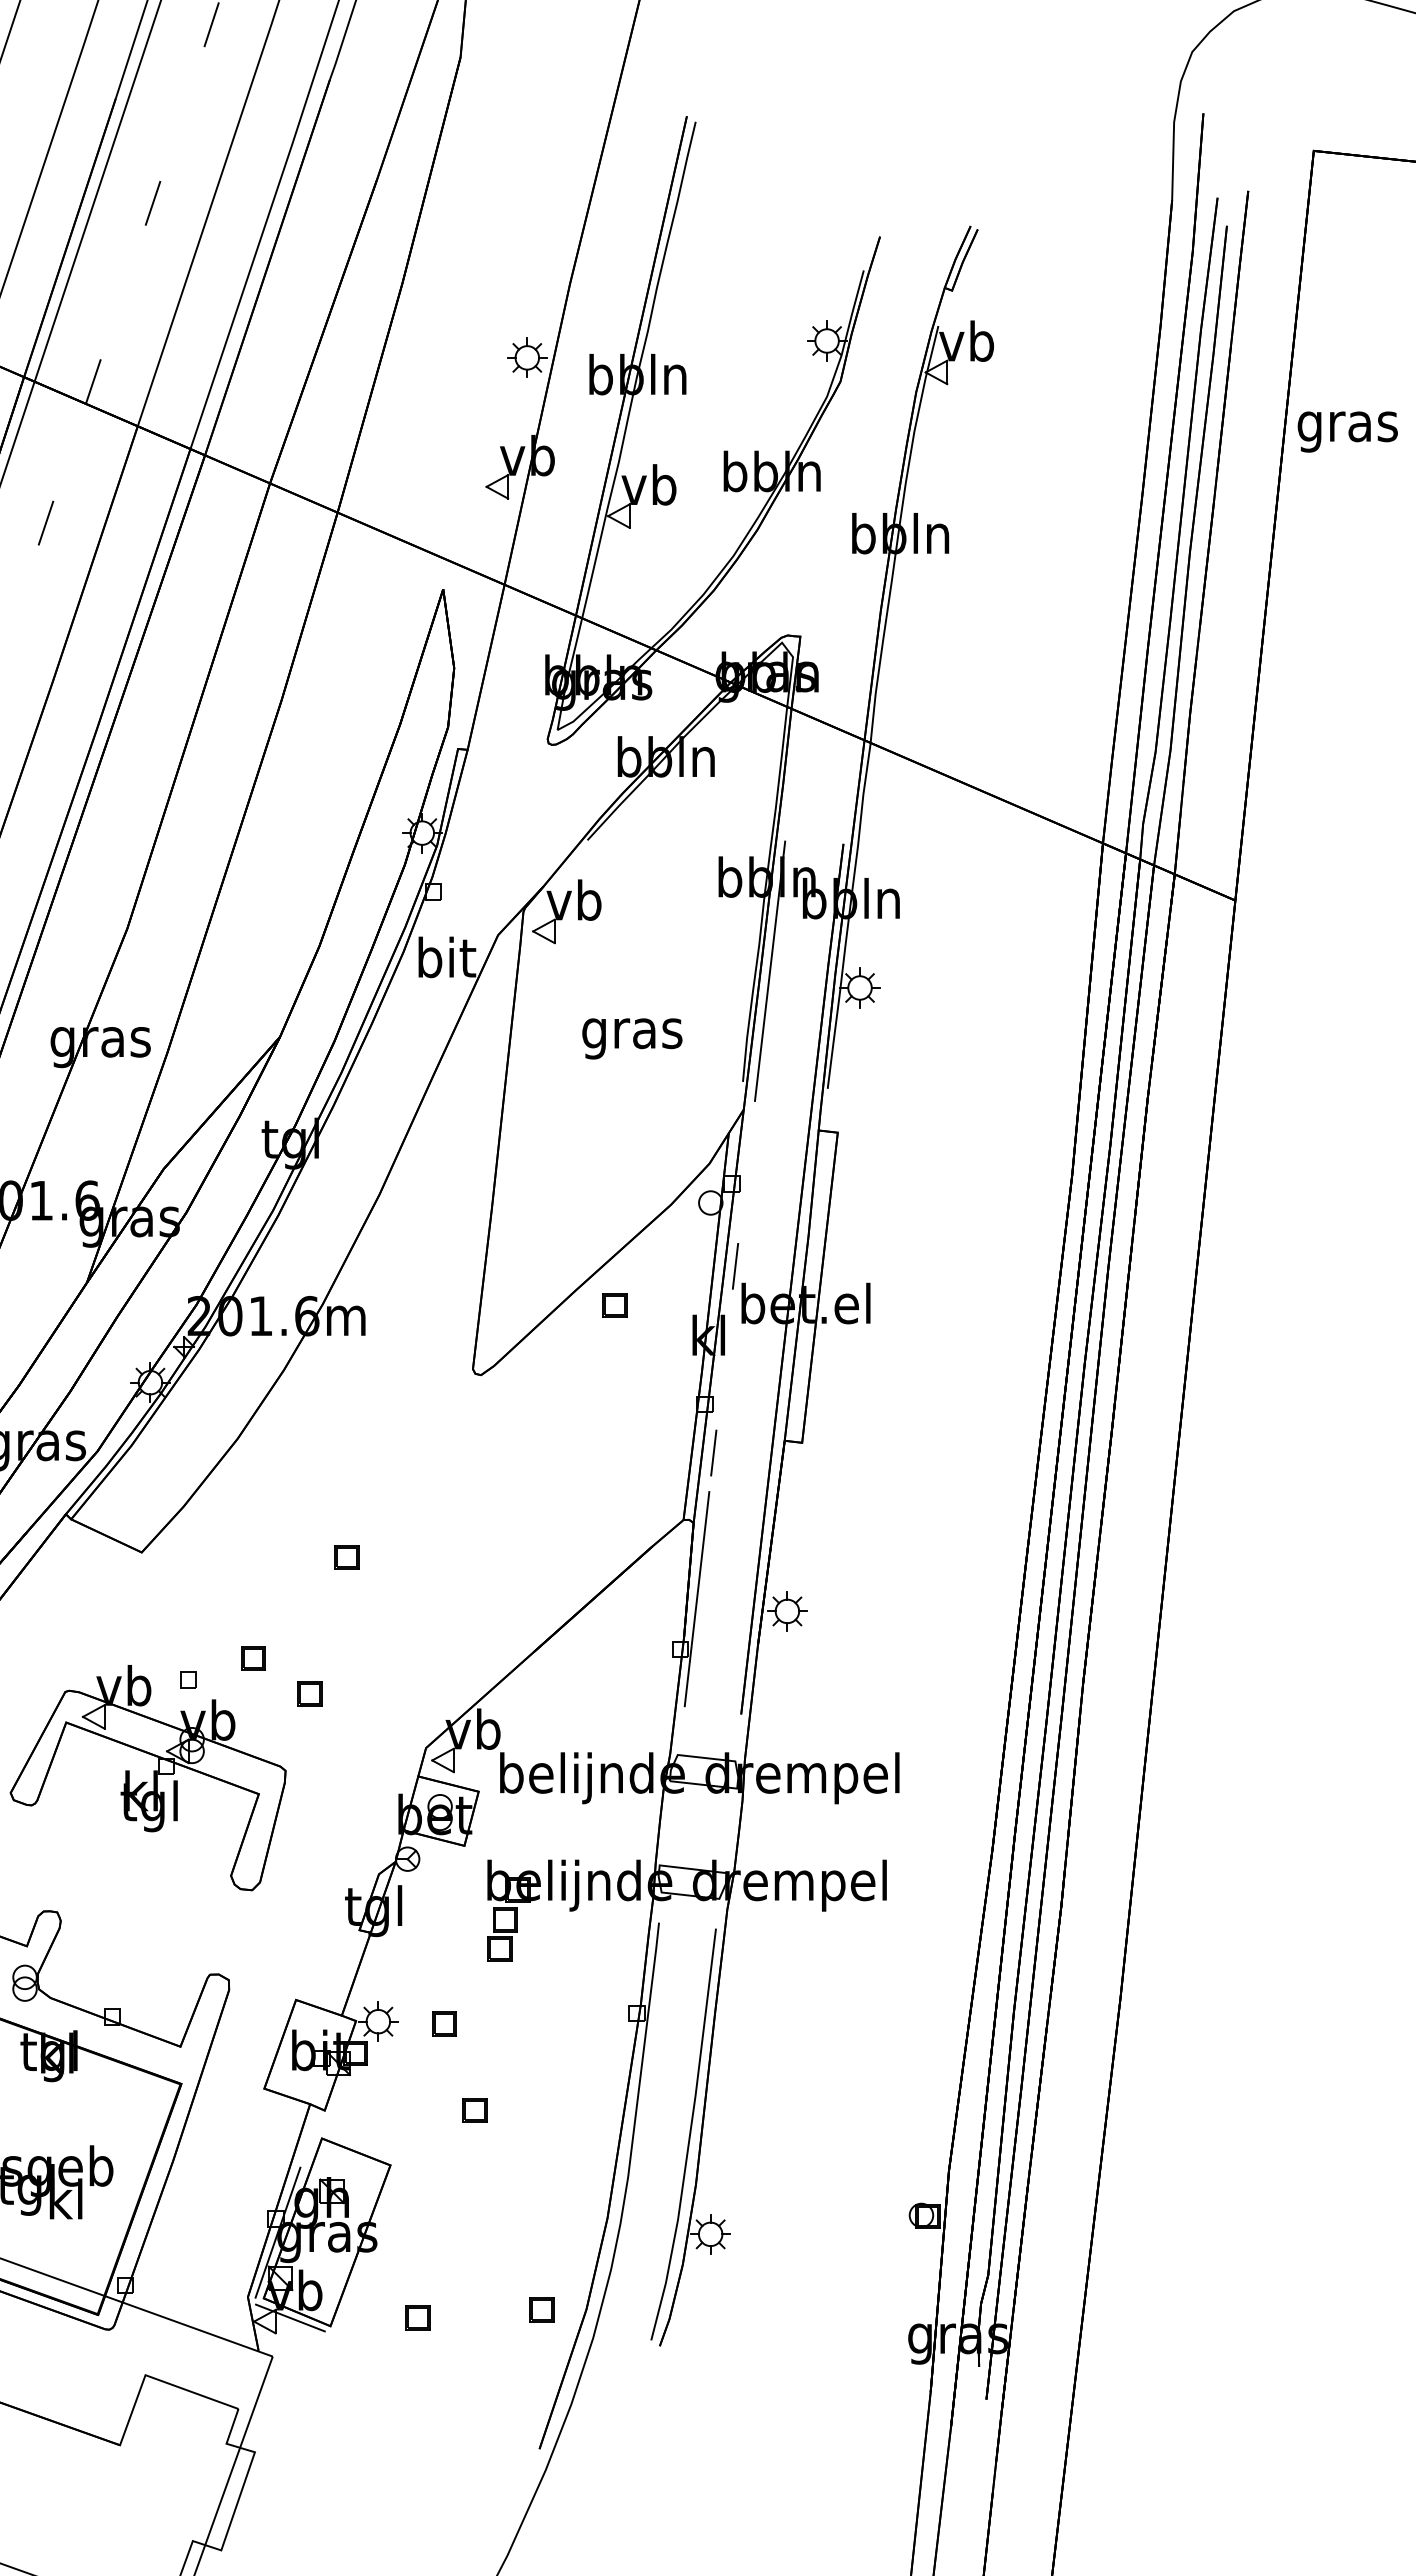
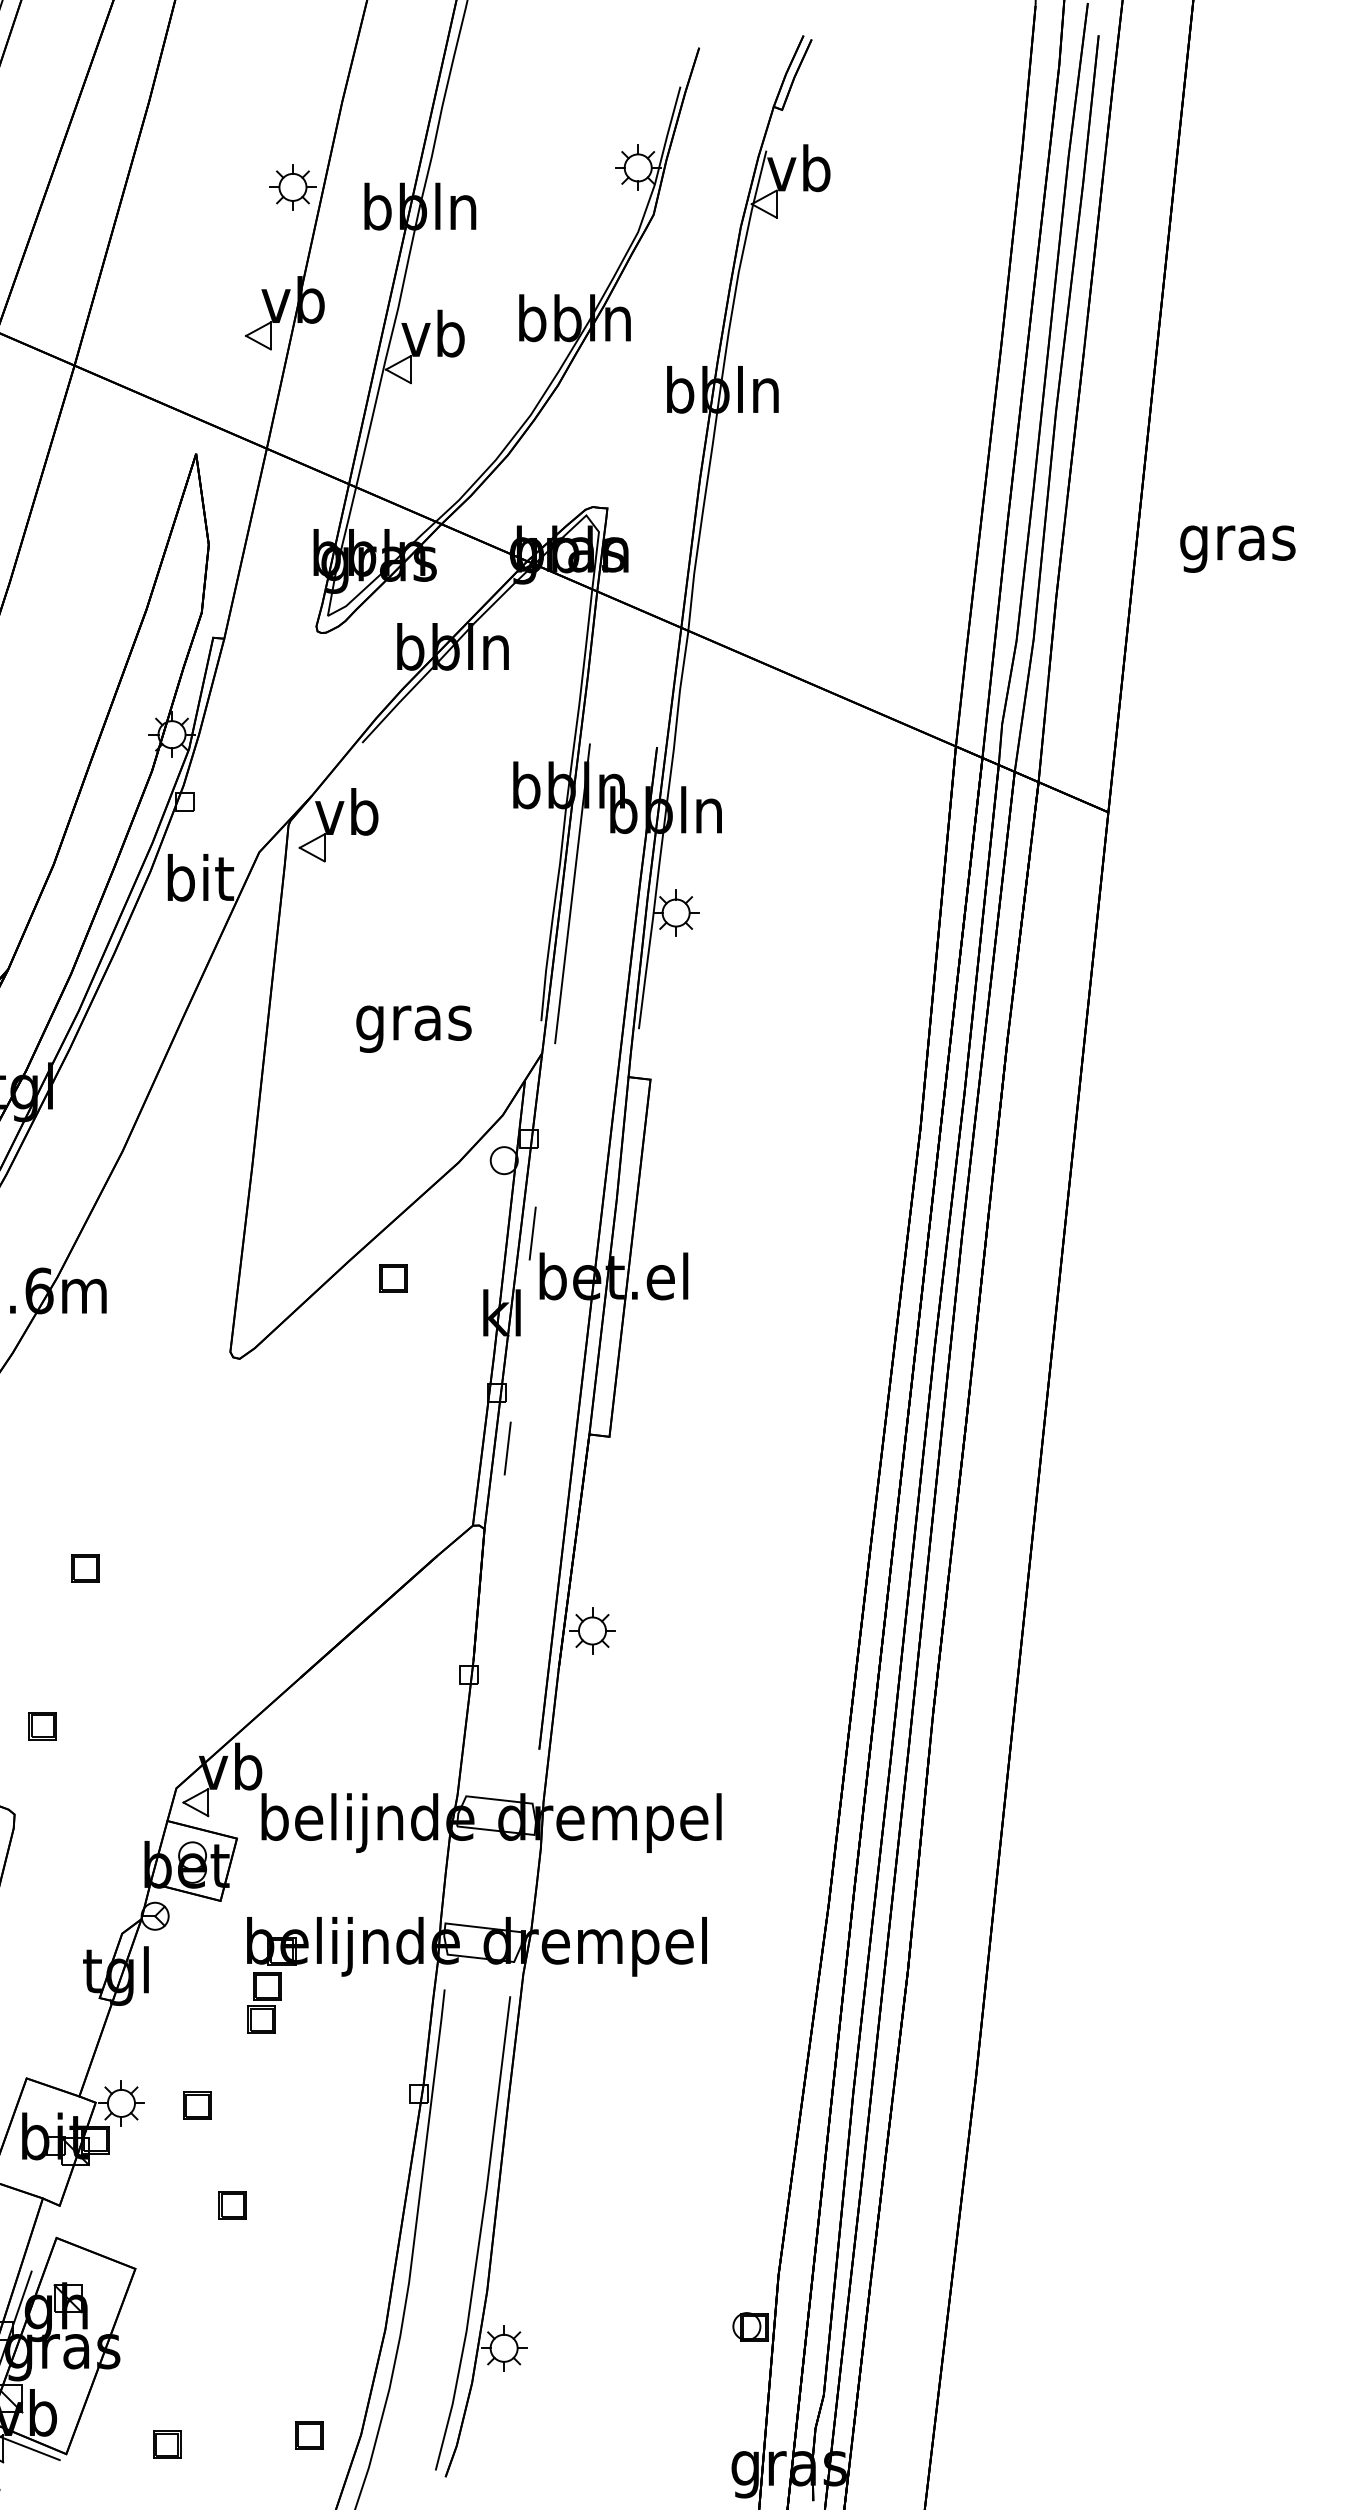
text: (1347, 431) -> (1237, 548), moved
text: (632, 1038) -> (414, 1028), moved
line: (696, 1599) -> (487, 1617), removed

